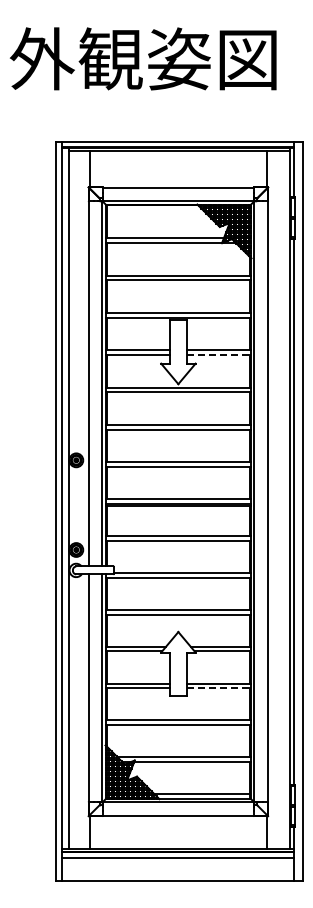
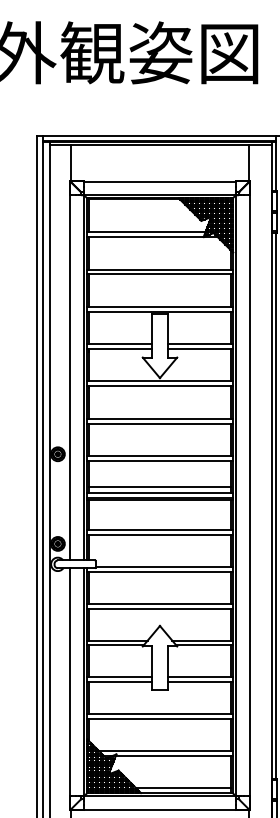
line: (219, 354) -> (201, 348), dashed -> solid
line: (178, 493) -> (160, 487), added
line: (219, 688) -> (201, 682), dashed -> solid

